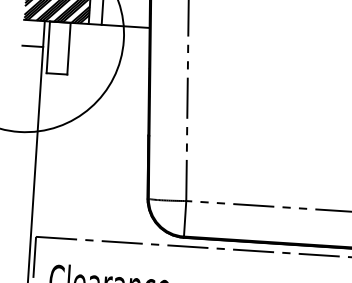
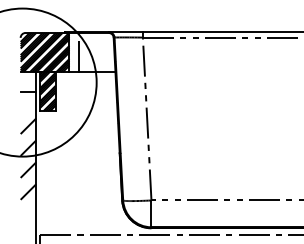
hatch: (57, 47) -> (47, 91), added
hatch: (27, 134) -> (28, 158), added

